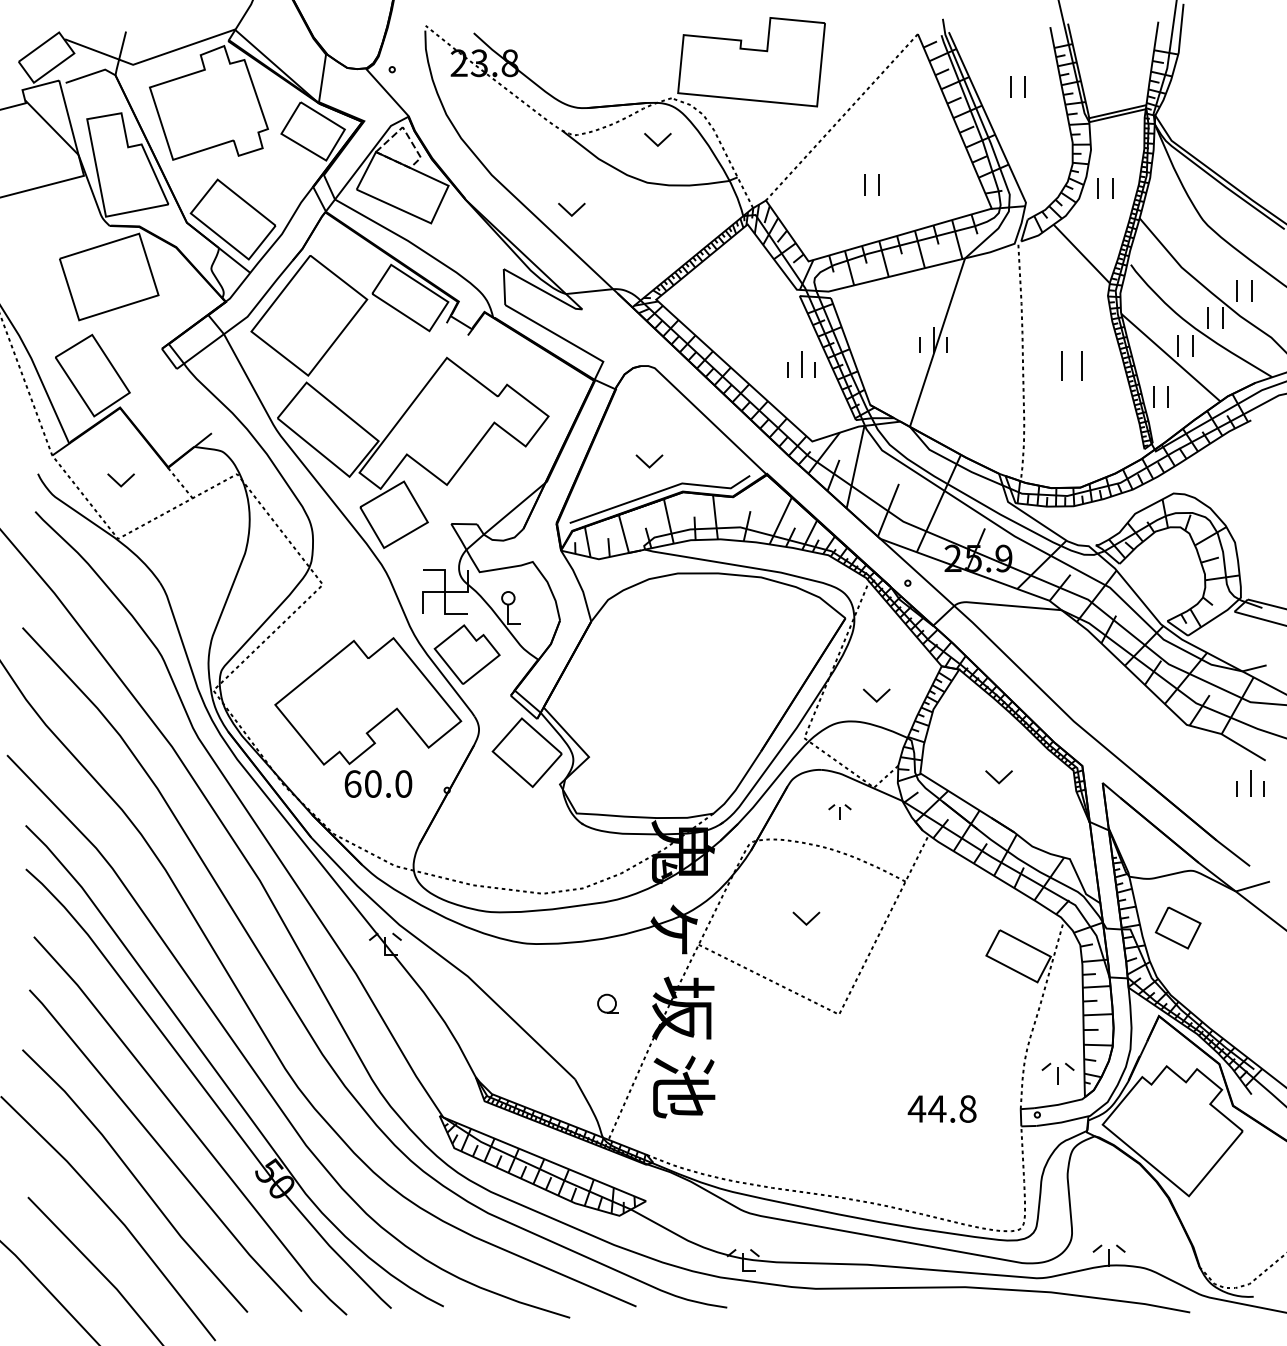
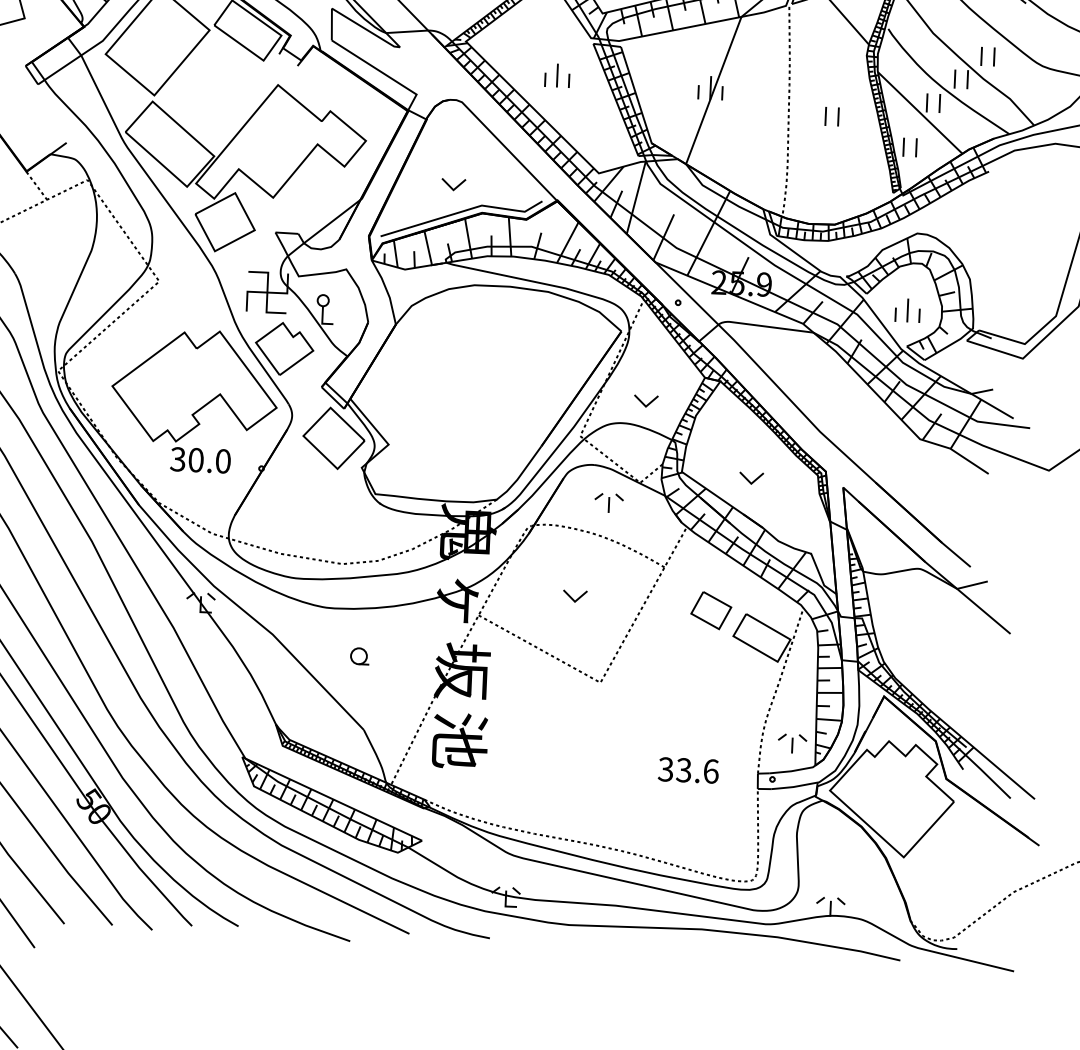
part: (801, 364) -> (557, 75), moved
part: (1071, 366) -> (831, 116), size x0.71
text: (352, 783) -> (177, 458), 60.0 -> 30.0
part: (1250, 783) -> (907, 310), moved
part: (839, 811) -> (608, 502), size x1.43
part: (1177, 927) -> (710, 610), moved
part: (607, 1003) -> (359, 656), moved
text: (941, 1108) -> (687, 769), 44.8 -> 33.6

